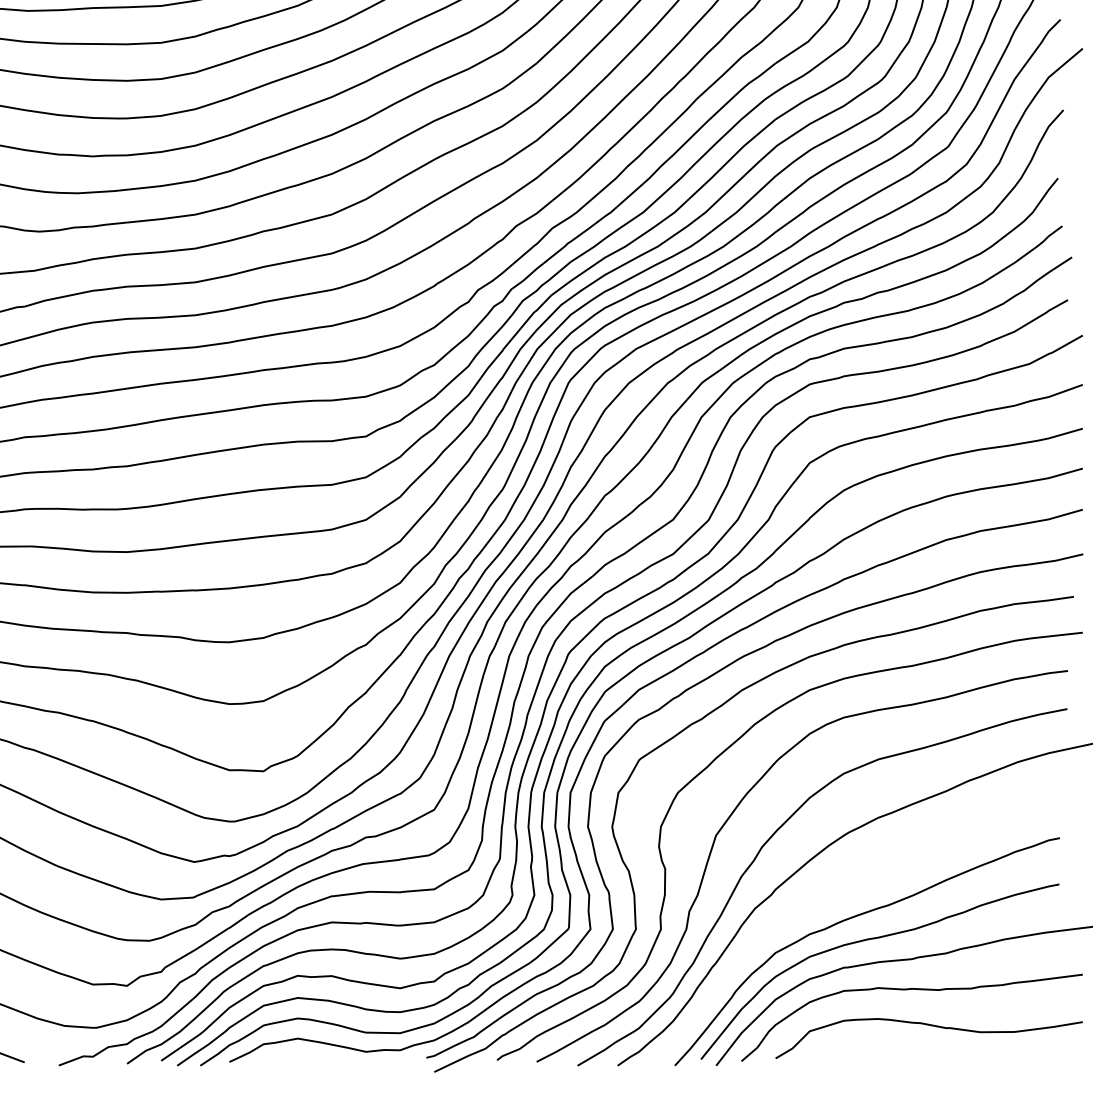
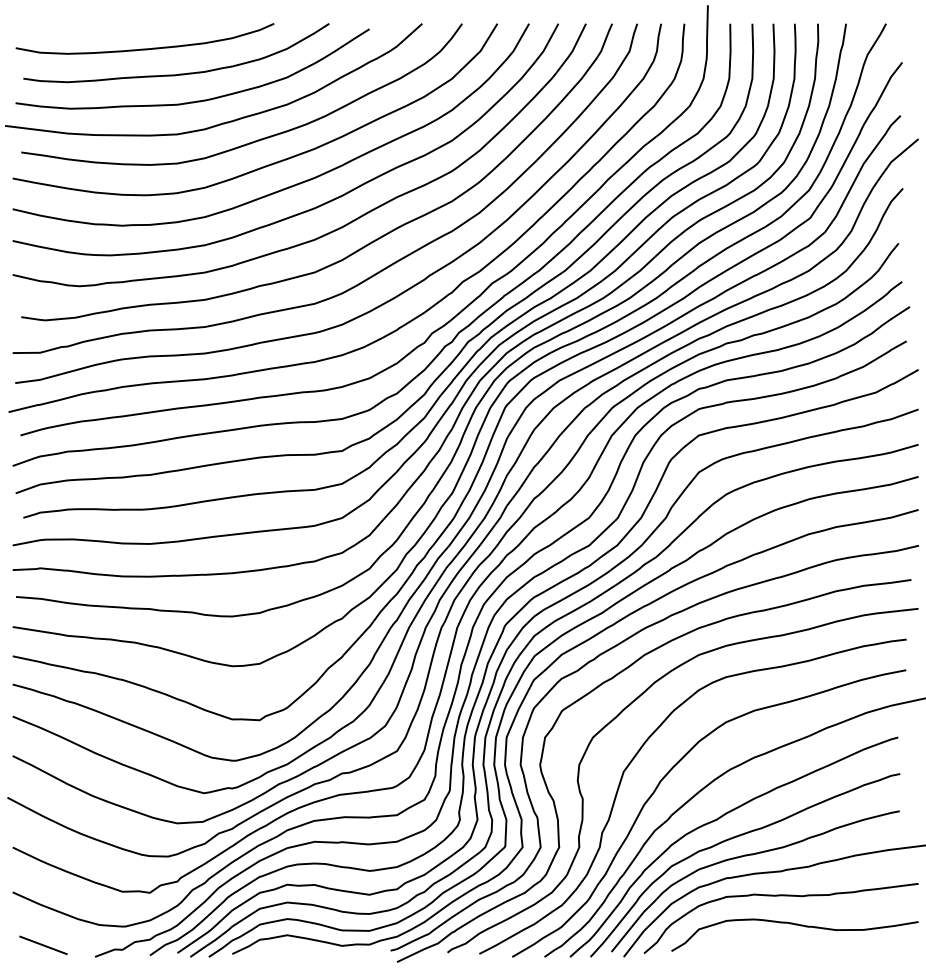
curve: (832, 895) -> (717, 820), added

